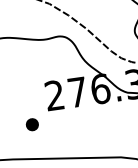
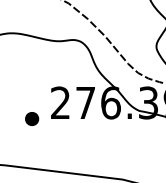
part: (32, 124) -> (32, 118), moved

